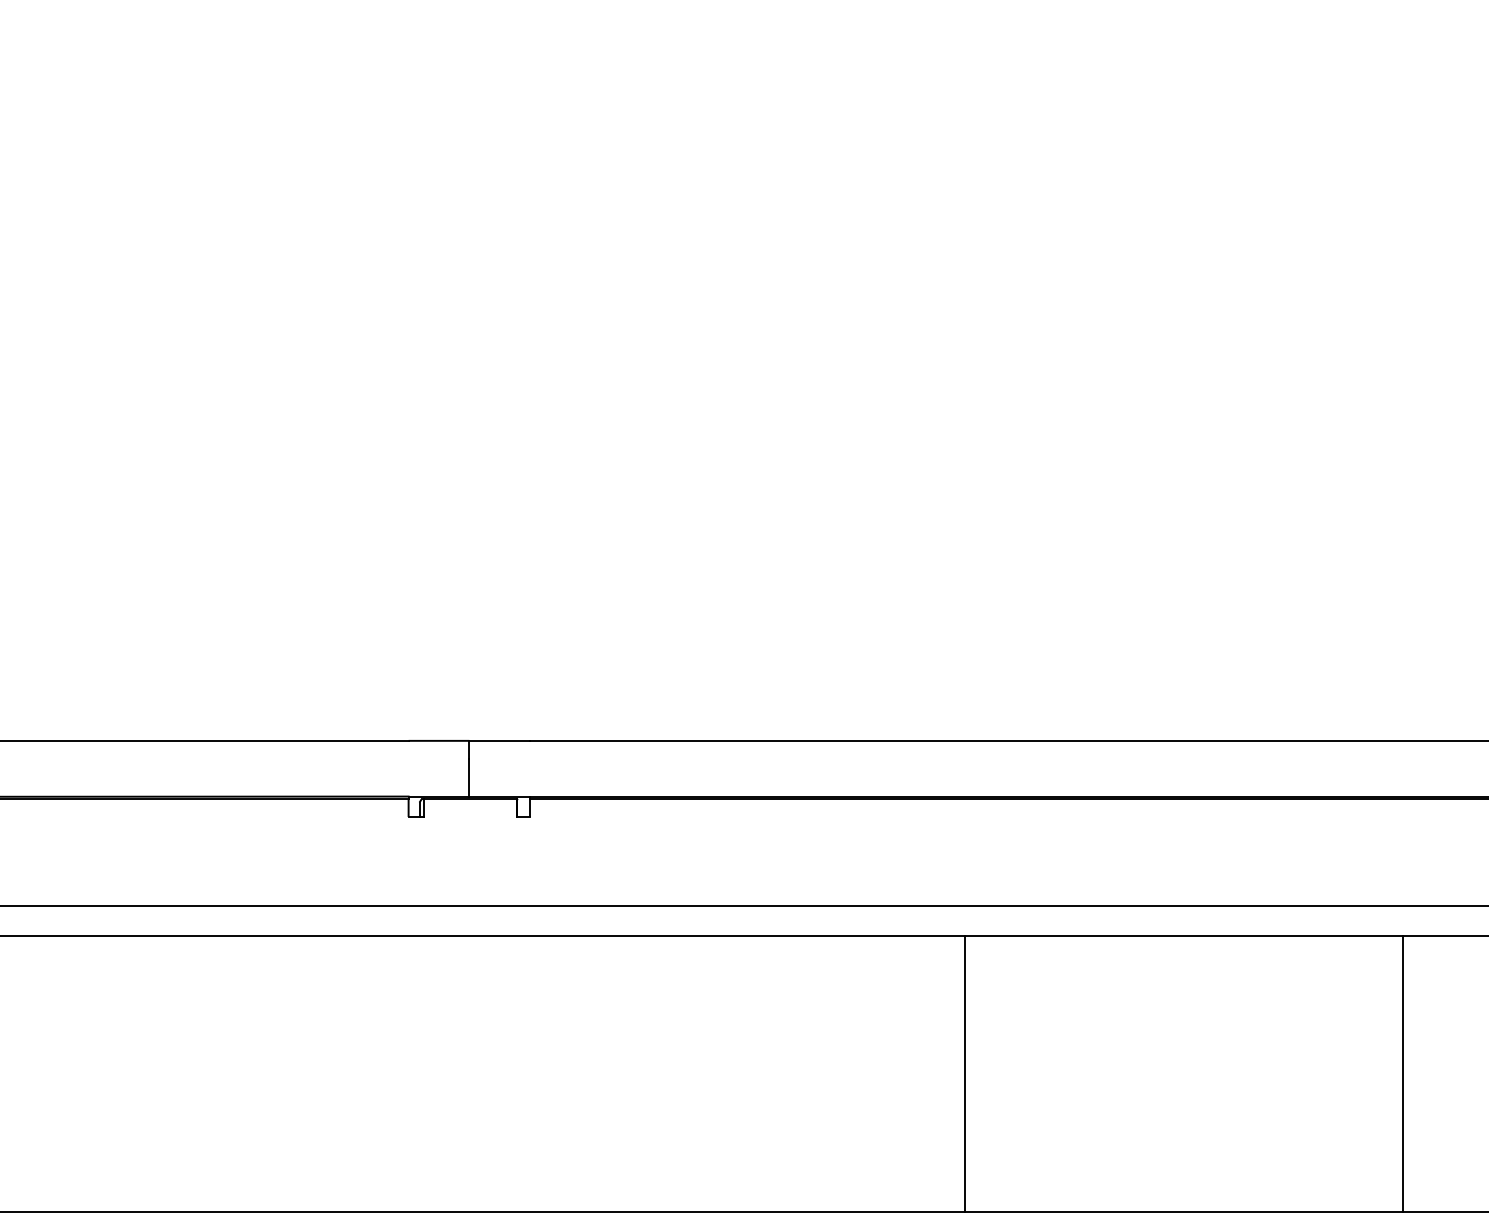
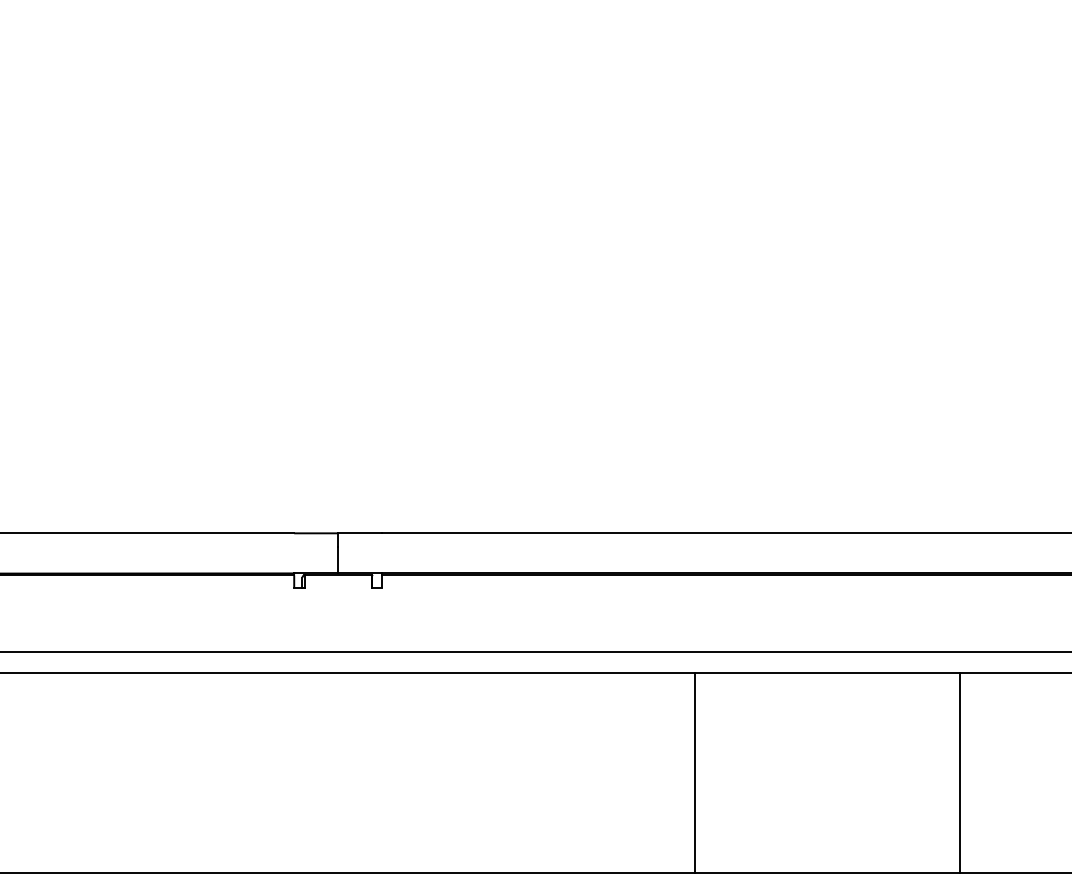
line: (1402, 1073) -> (959, 772), moved

